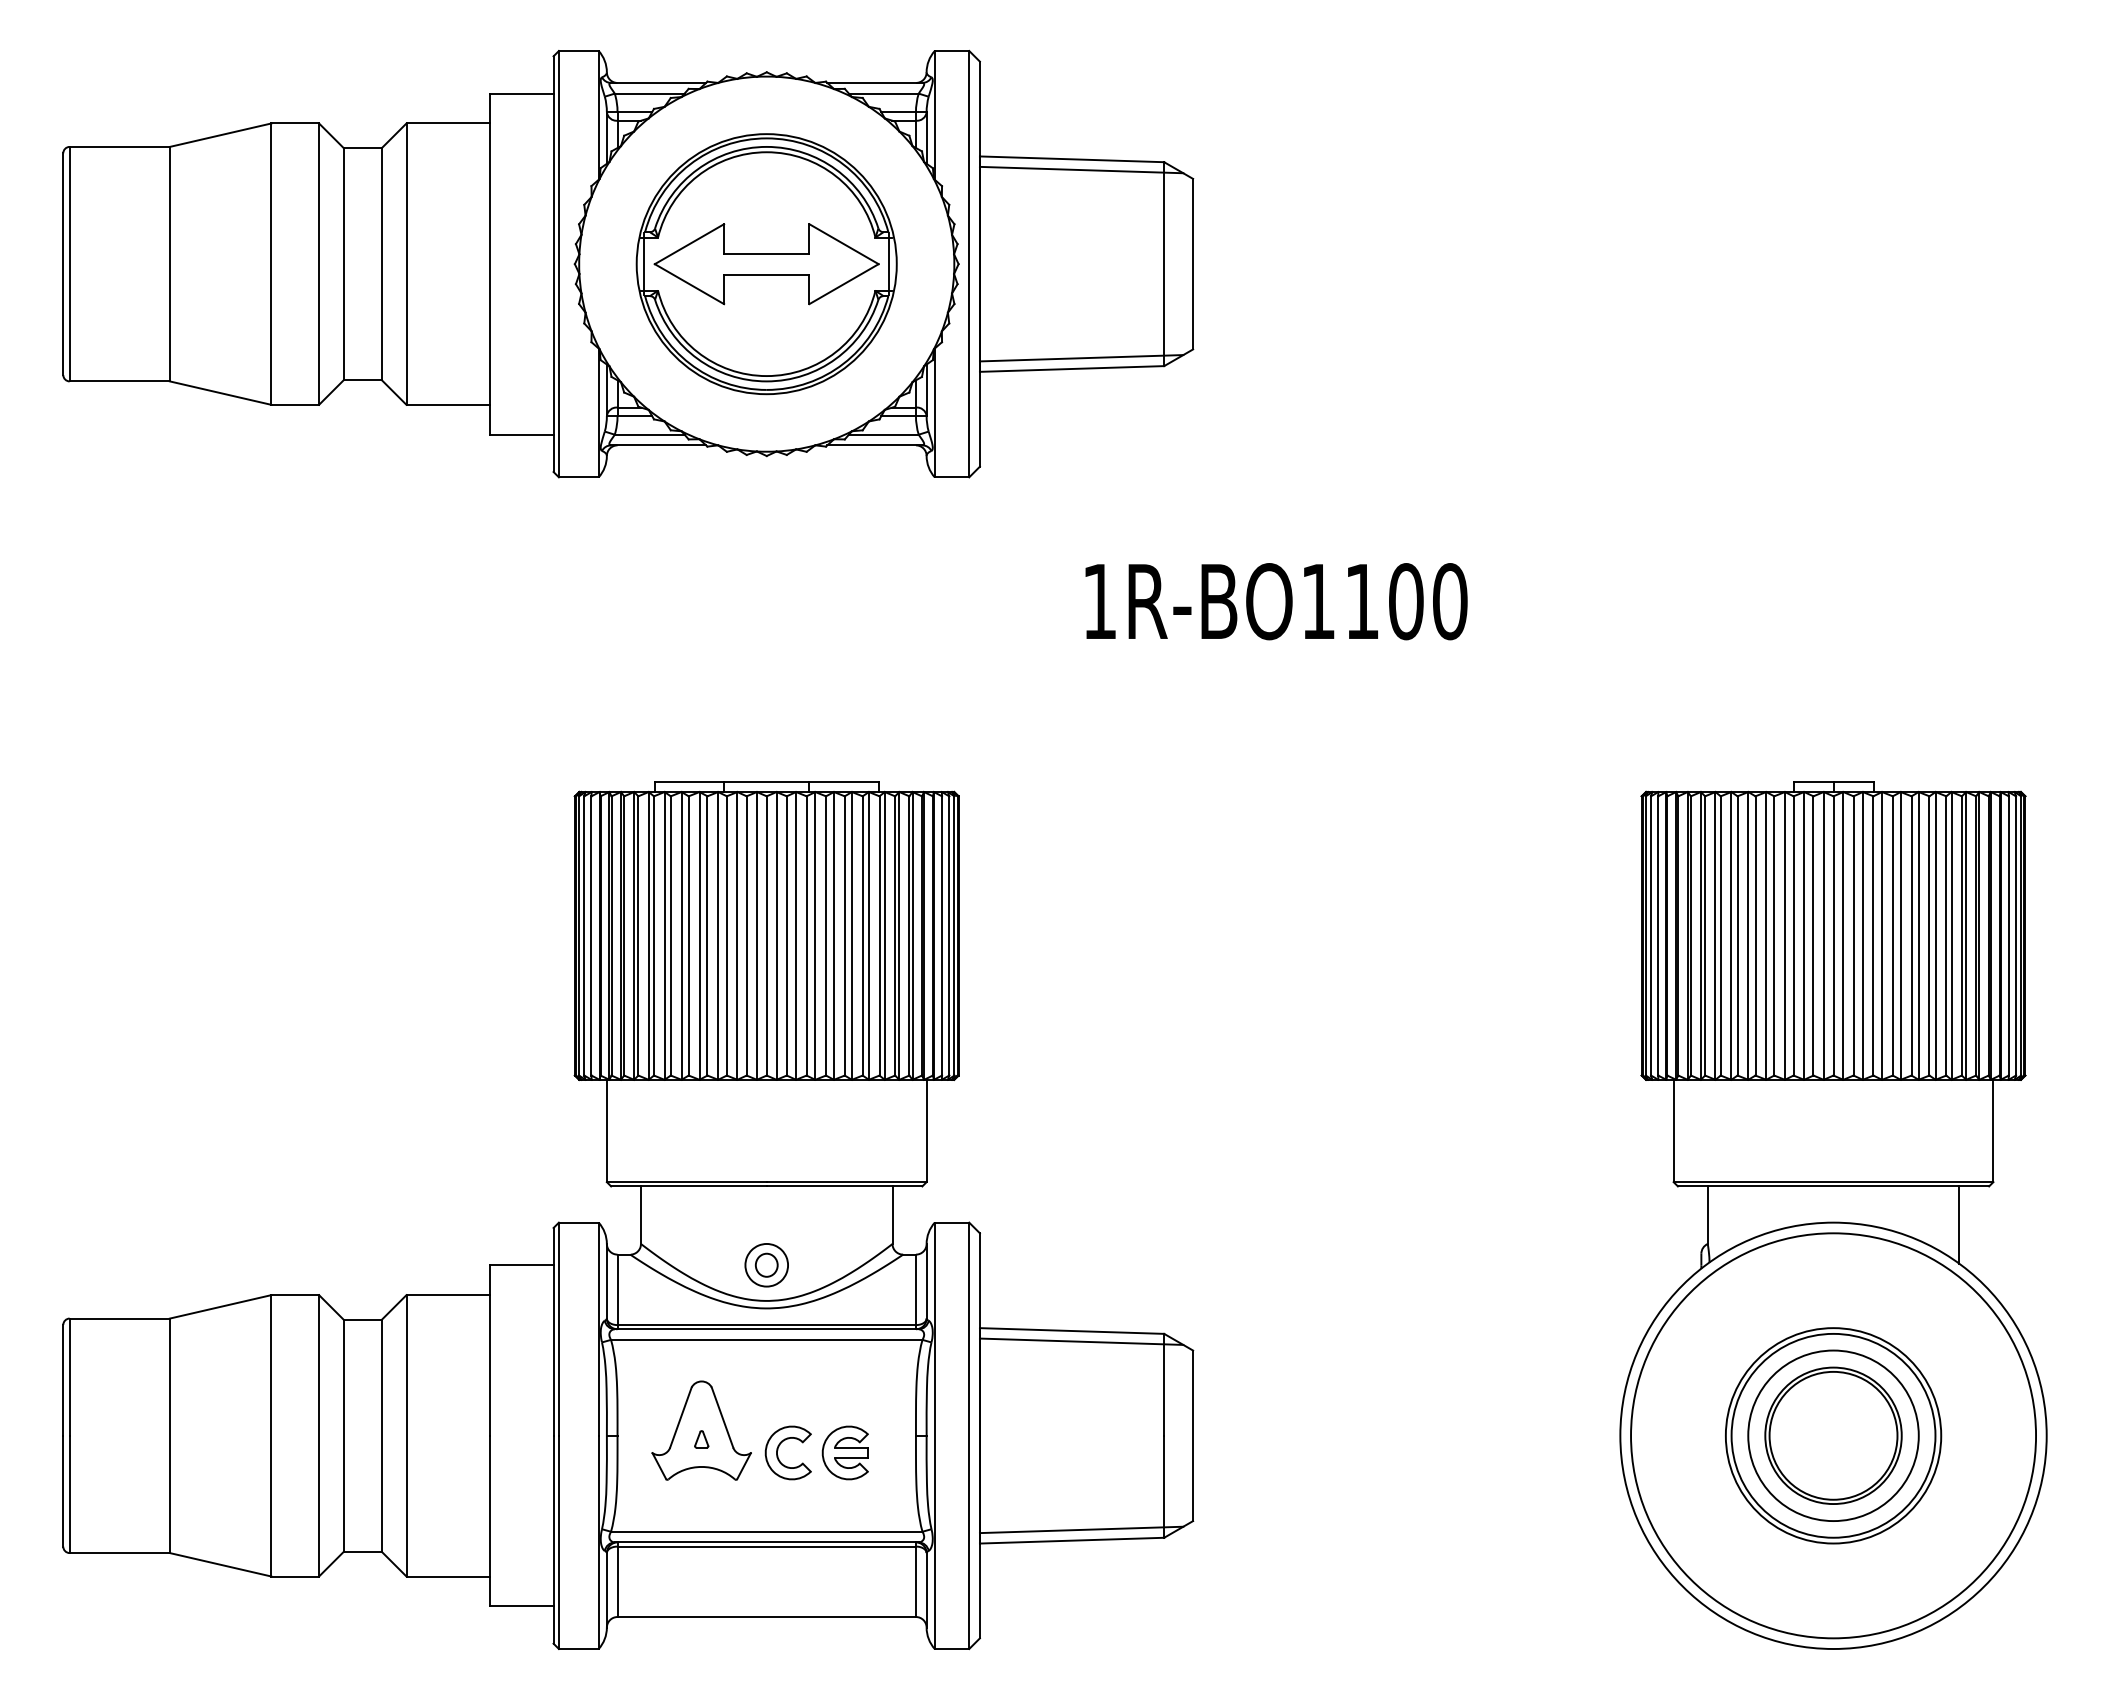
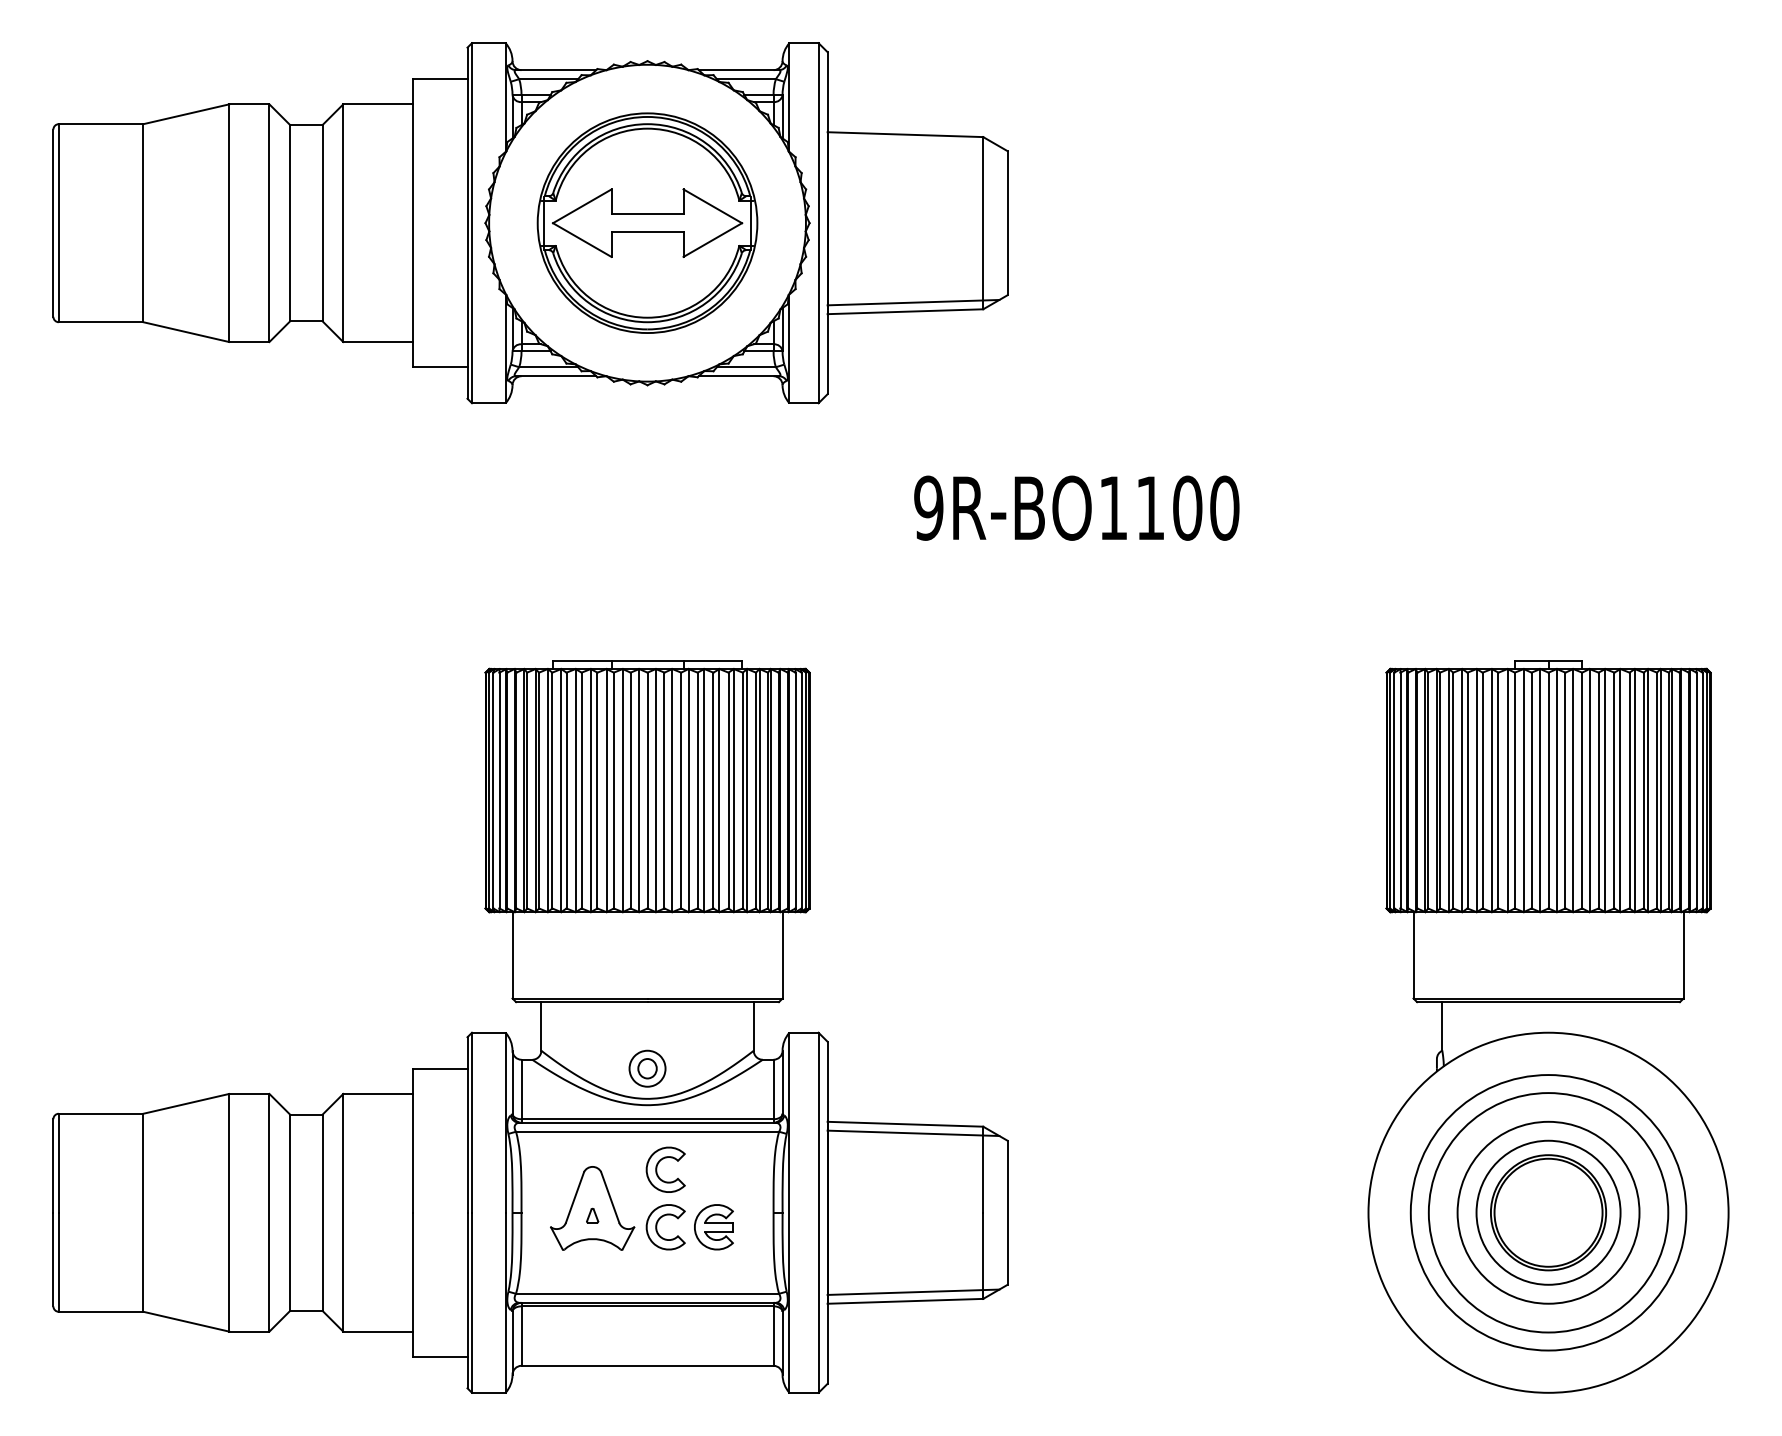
line: (1081, 169) -> (913, 143), removed
text: (1099, 601) -> (928, 508), 1R-BO1100 -> 9R-BO1100
line: (1959, 1224) -> (1654, 1034), removed
part: (778, 1382) -> (657, 1167), added
circle: (1833, 1435) -> (1548, 1212), size x0.7
circle: (1833, 1435) -> (1548, 1212), size x1.6

